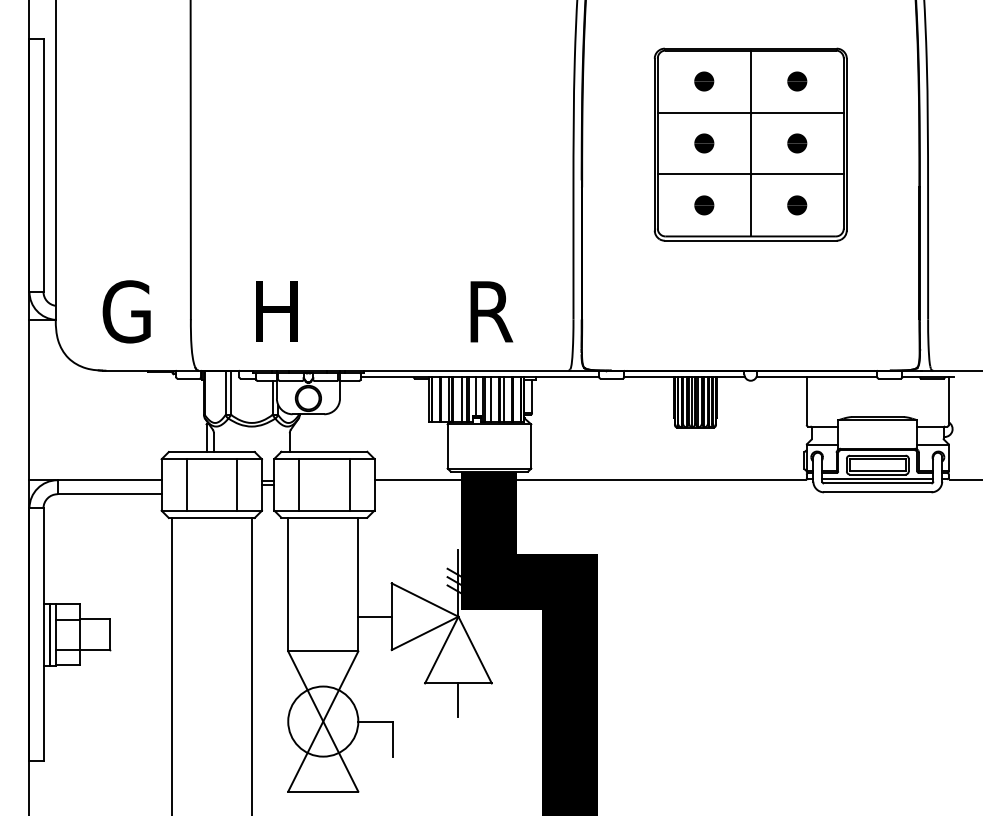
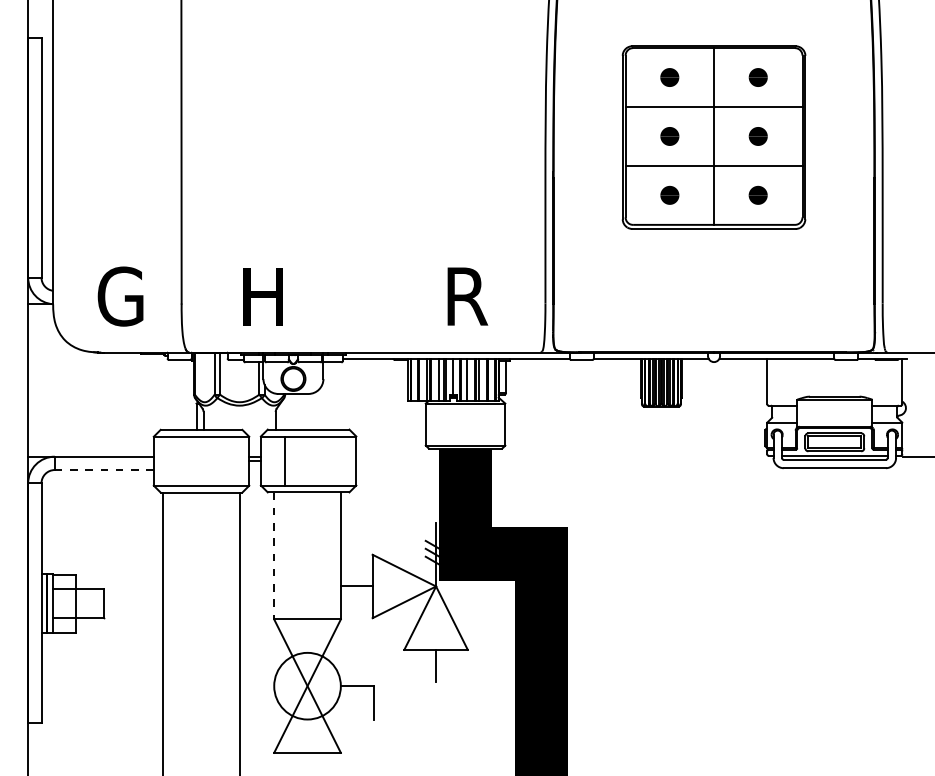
line: (589, 480) -> (560, 456), removed
line: (186, 484) -> (177, 460), removed
line: (236, 484) -> (225, 460), removed
line: (349, 484) -> (332, 460), removed
line: (110, 494) -> (105, 470), solid -> dashed
line: (288, 584) -> (274, 555), solid -> dashed

